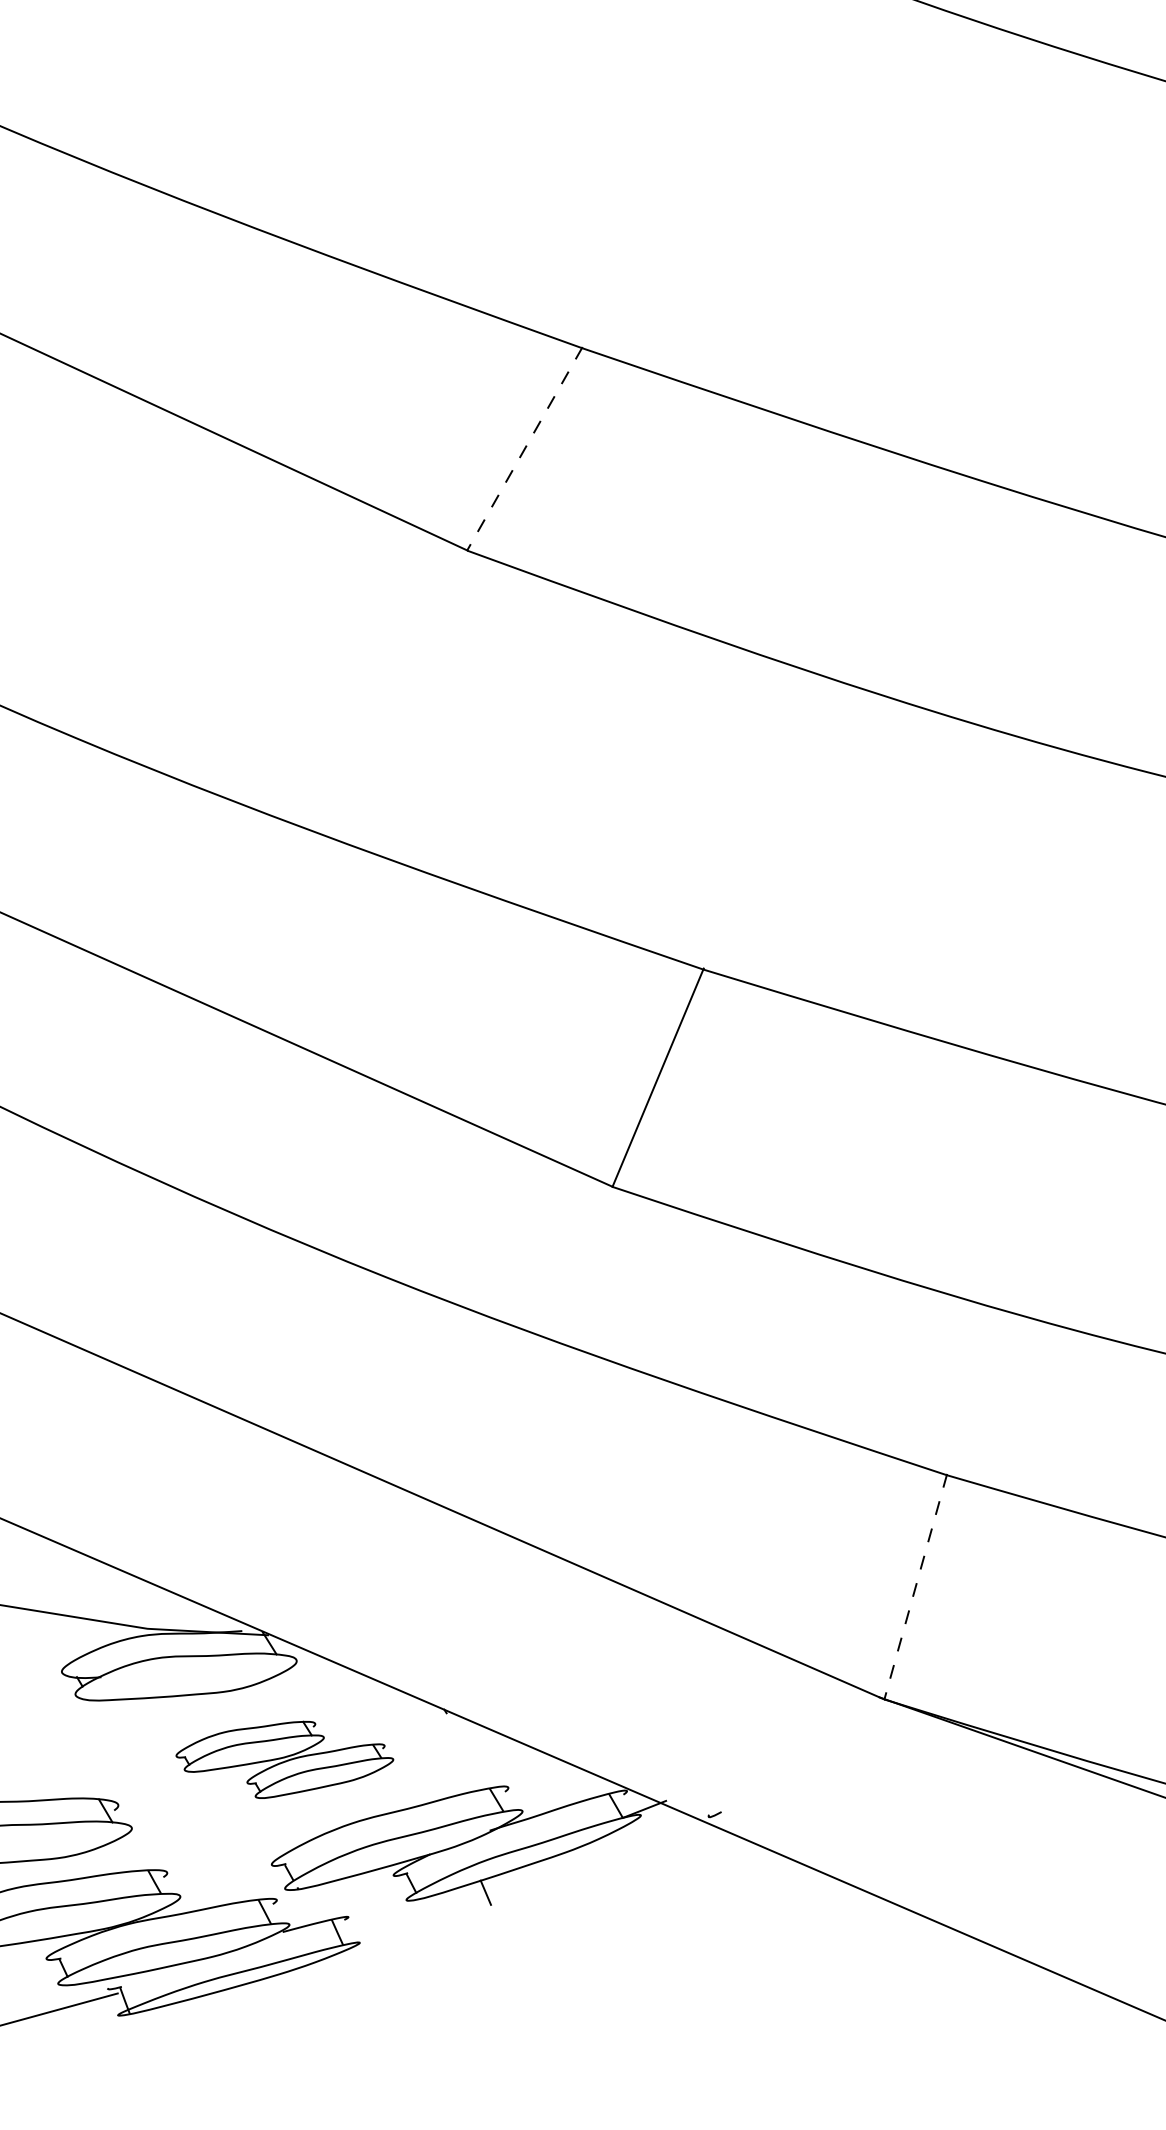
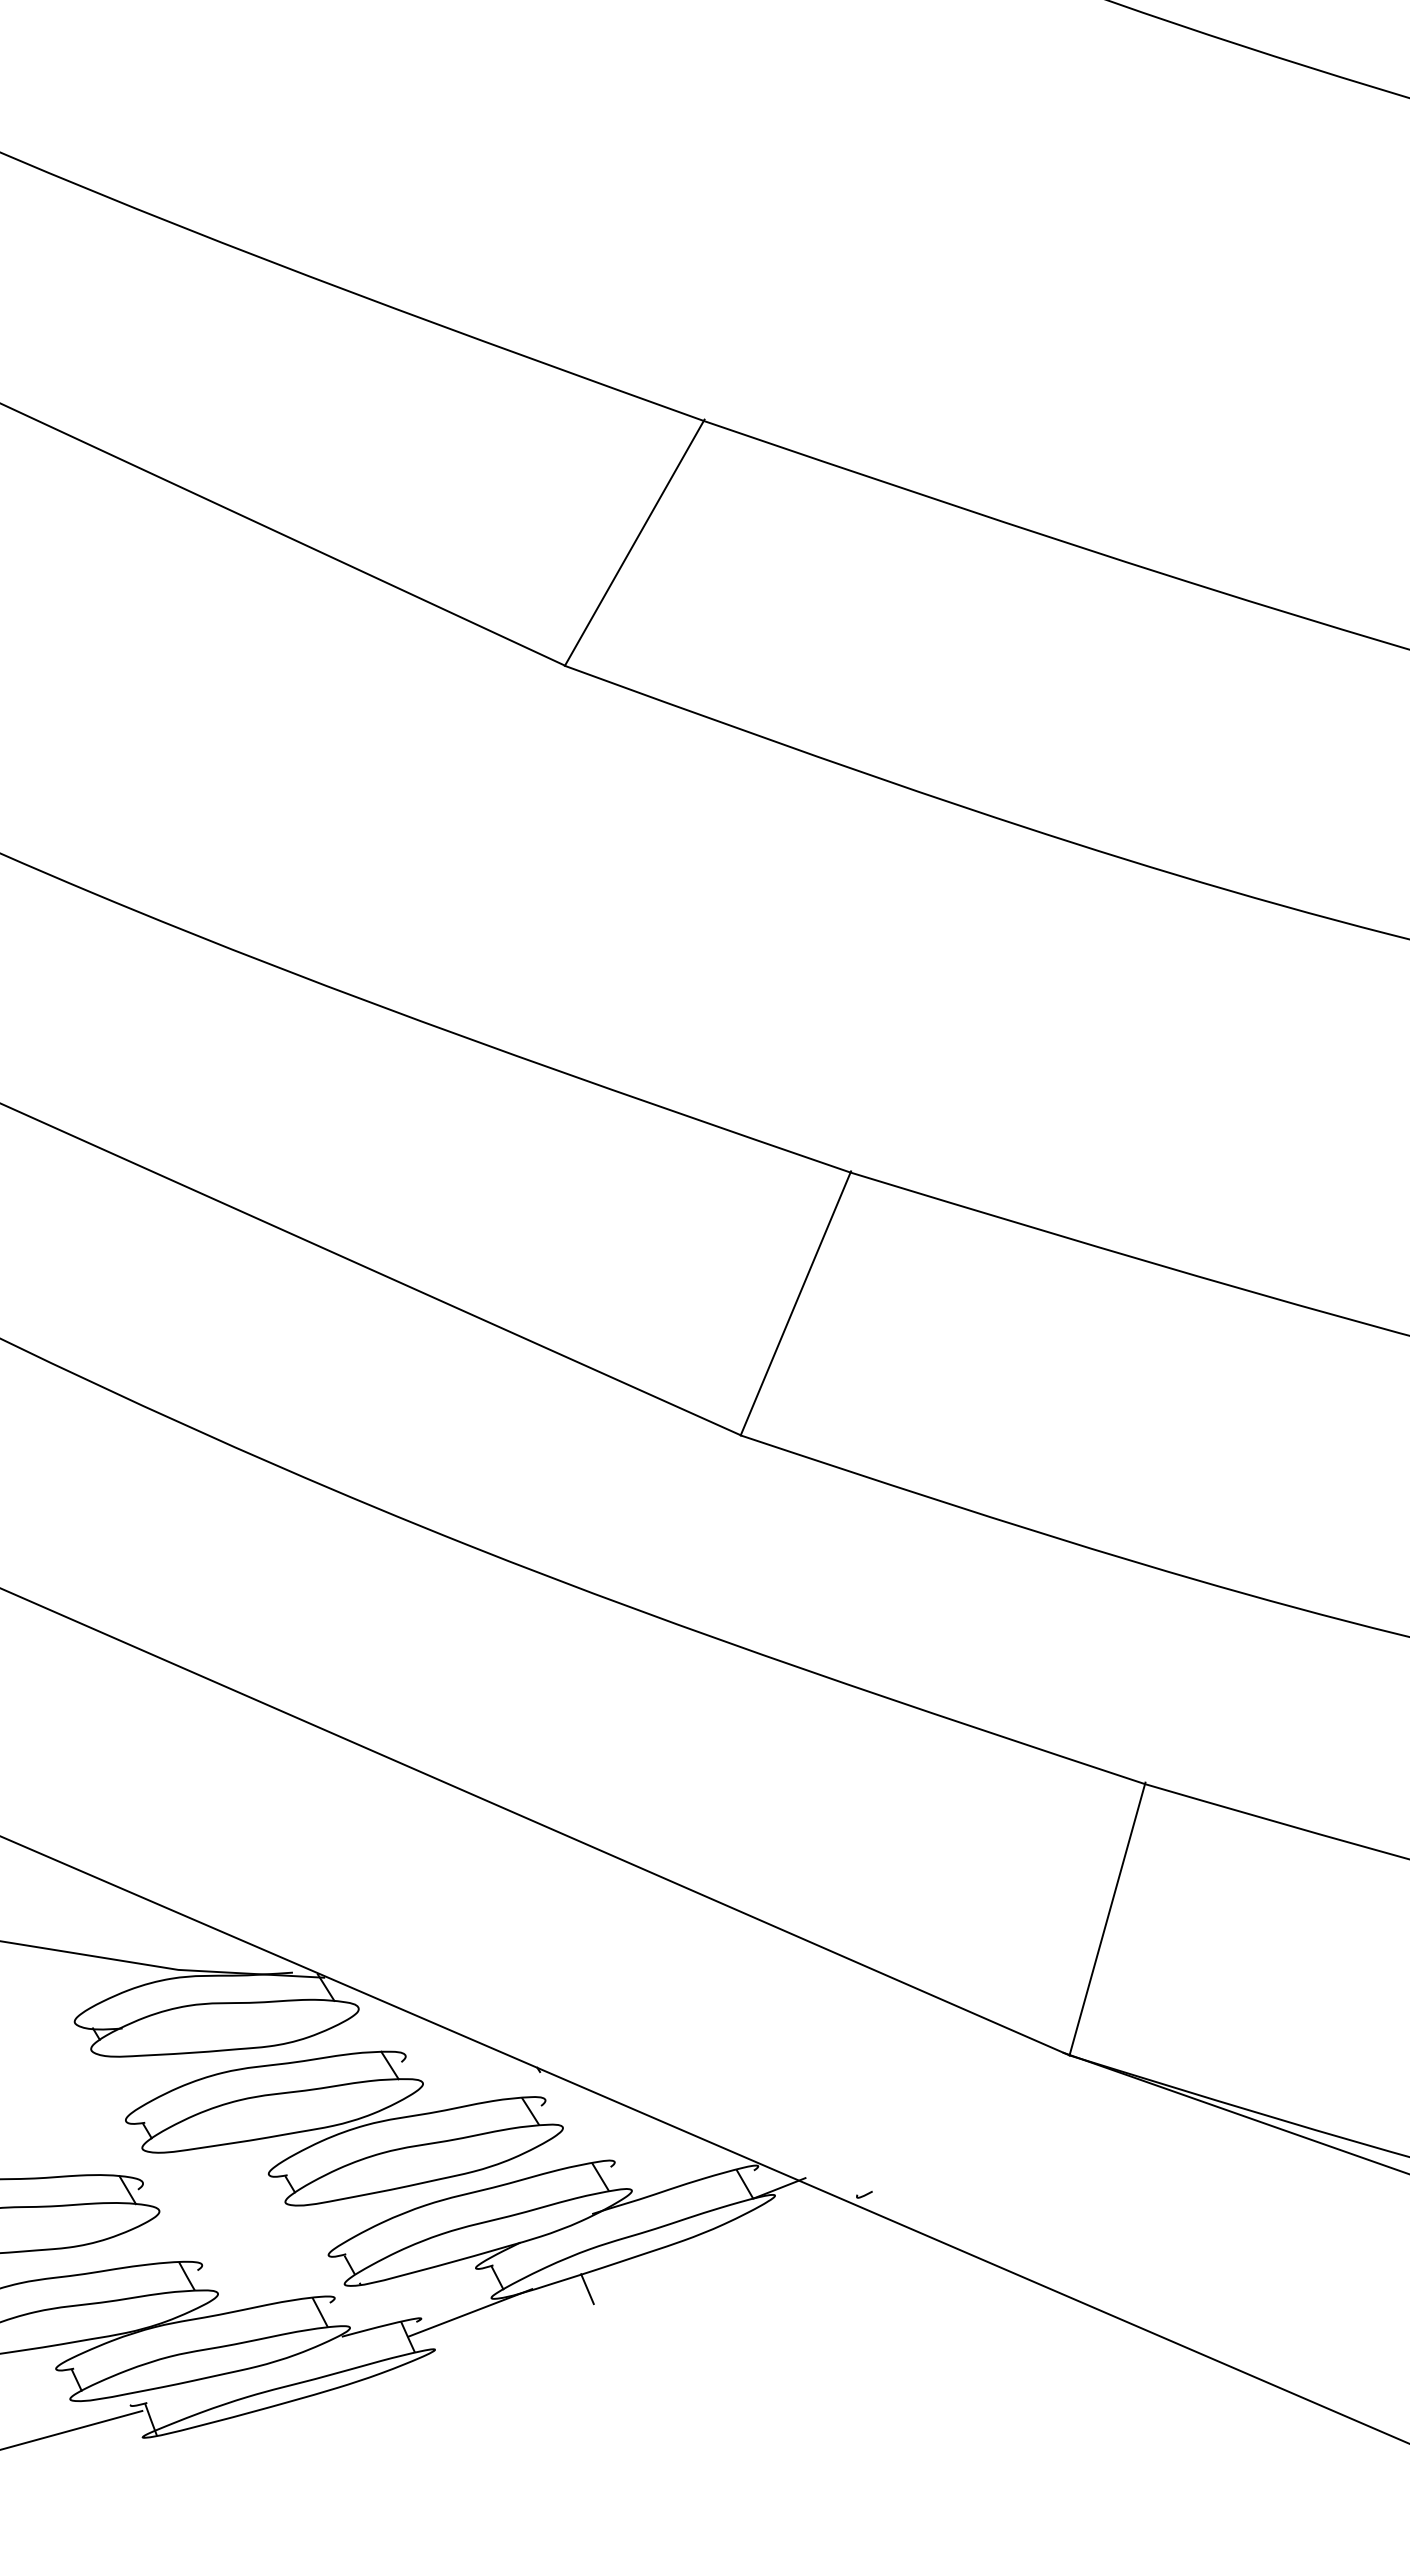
line: (524, 448) -> (634, 542), dashed -> solid
line: (915, 1587) -> (1107, 1919), dashed -> solid
part: (284, 1759) -> (344, 2128), size x1.67
line: (389, 1912) -> (470, 2312), added

